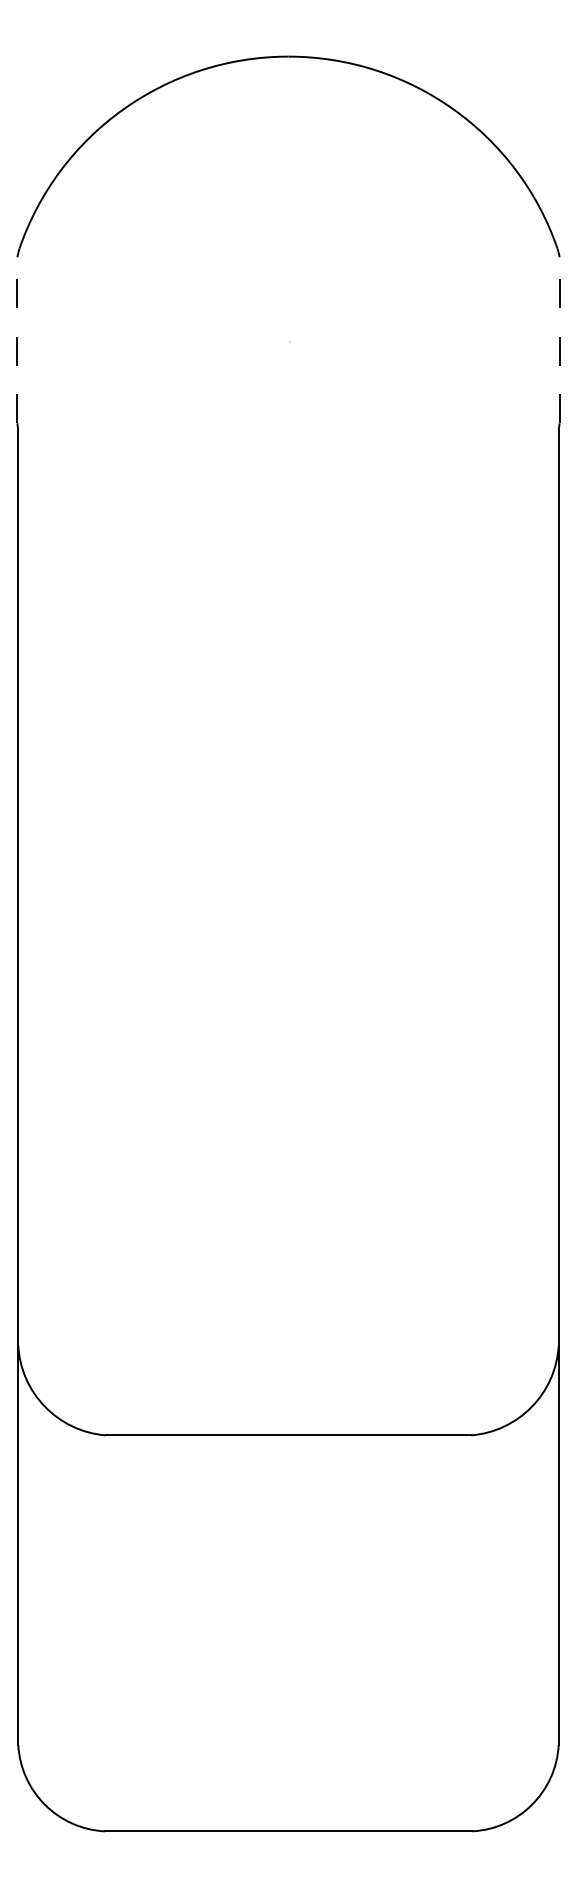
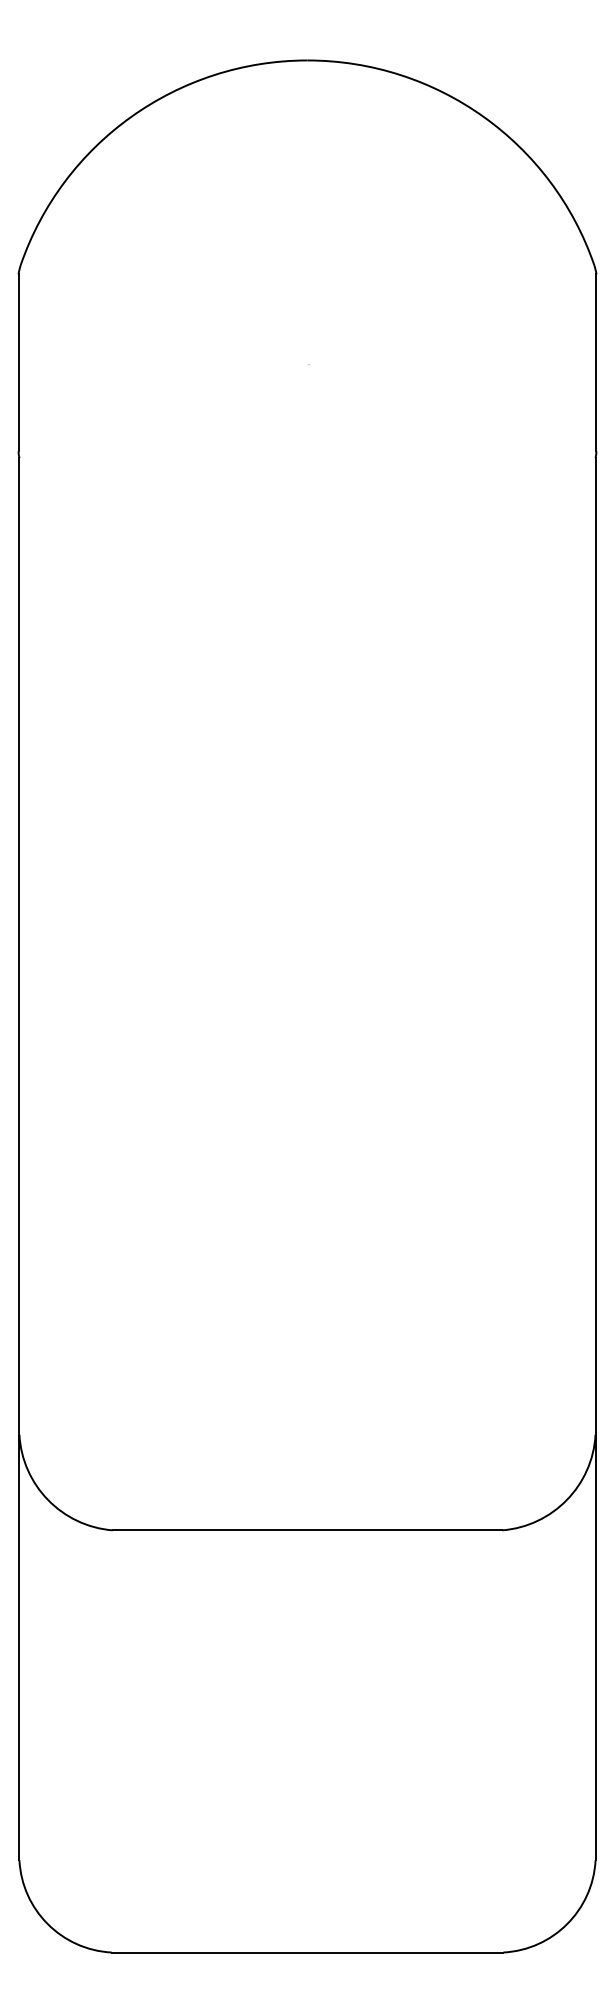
line: (17, 339) -> (18, 362), dashed -> solid
line: (559, 339) -> (596, 362), dashed -> solid

